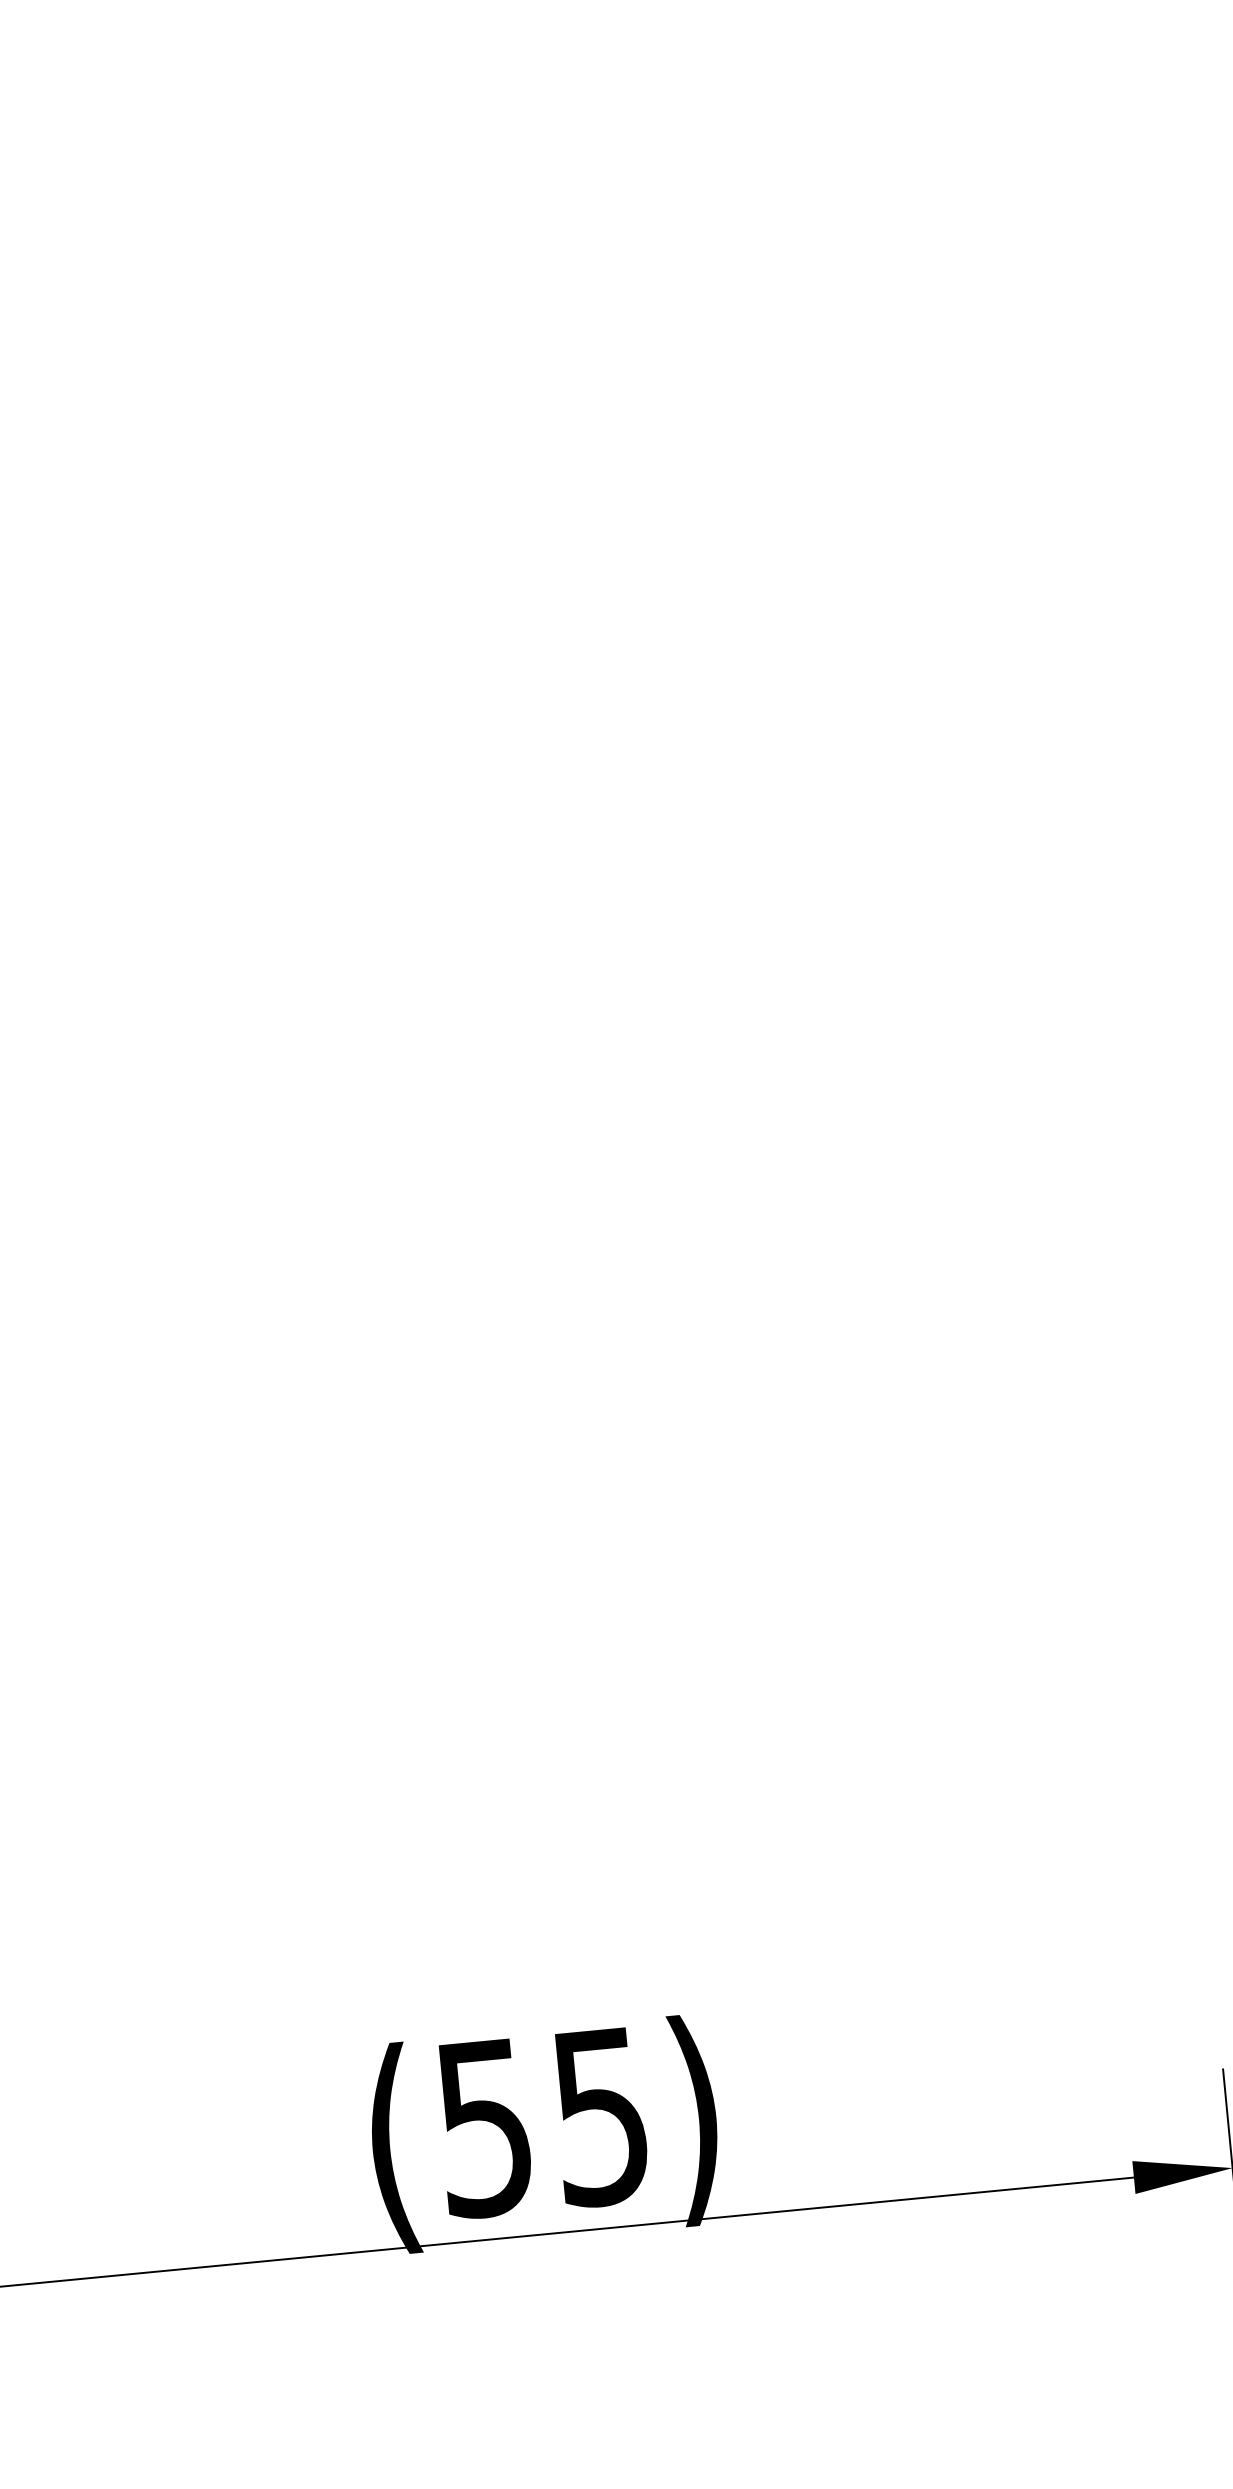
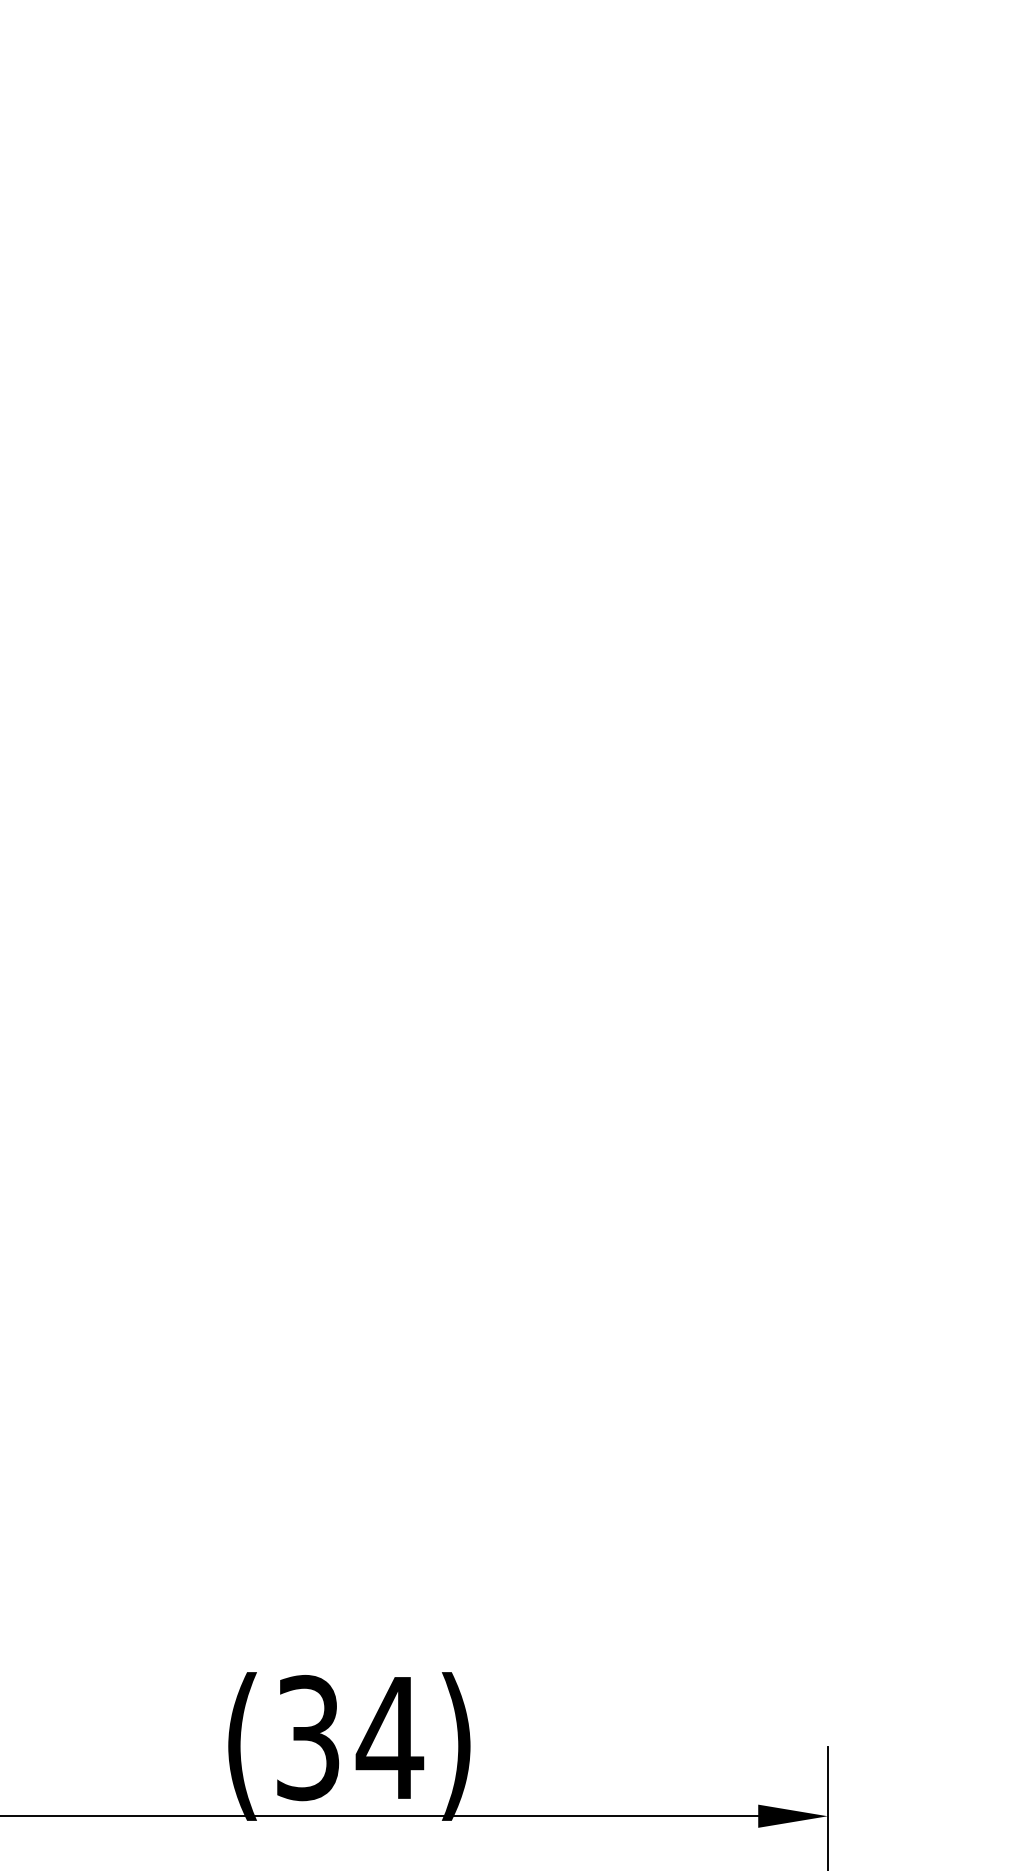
text: (545, 2122) -> (350, 1738), (55) -> (34)

